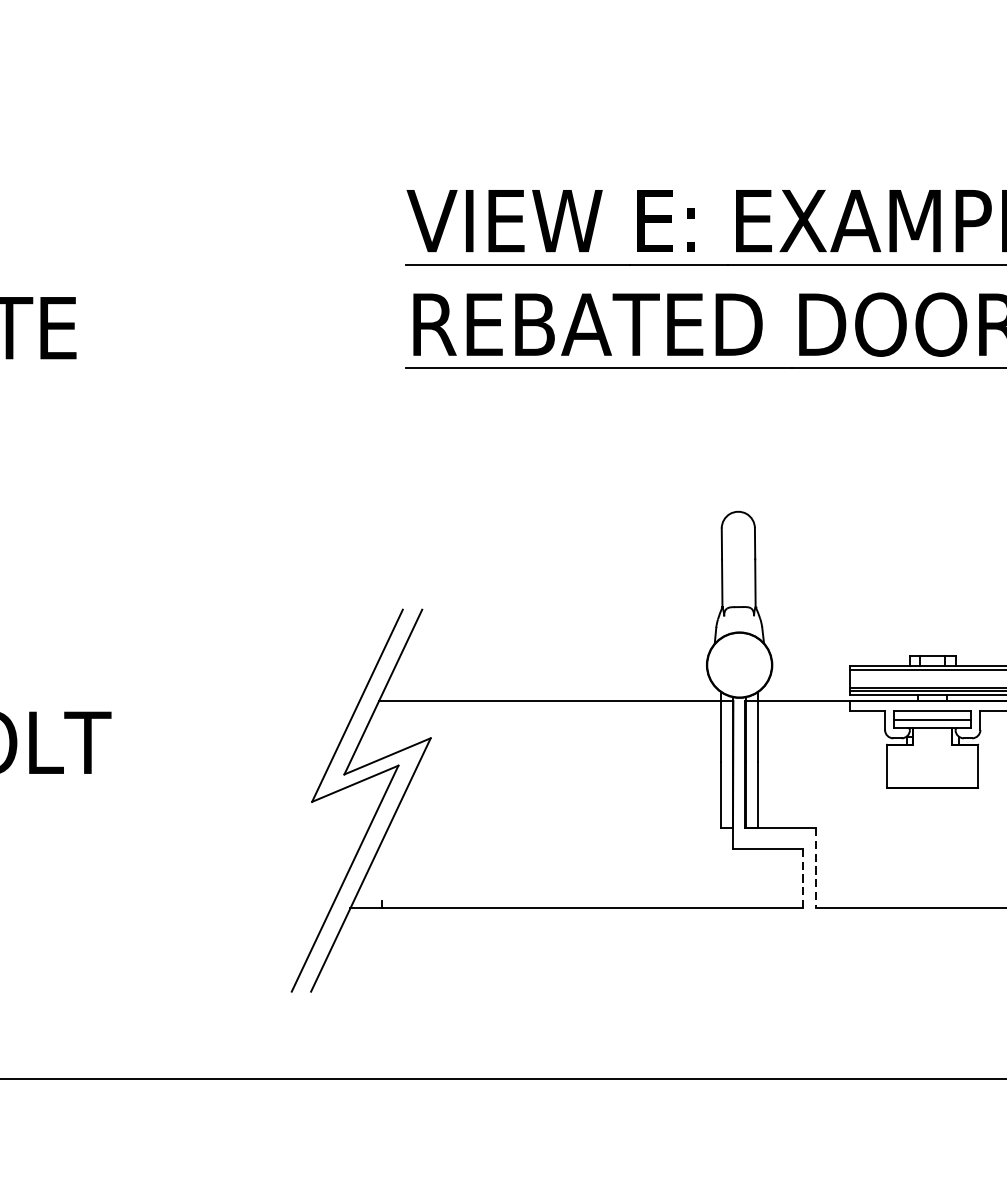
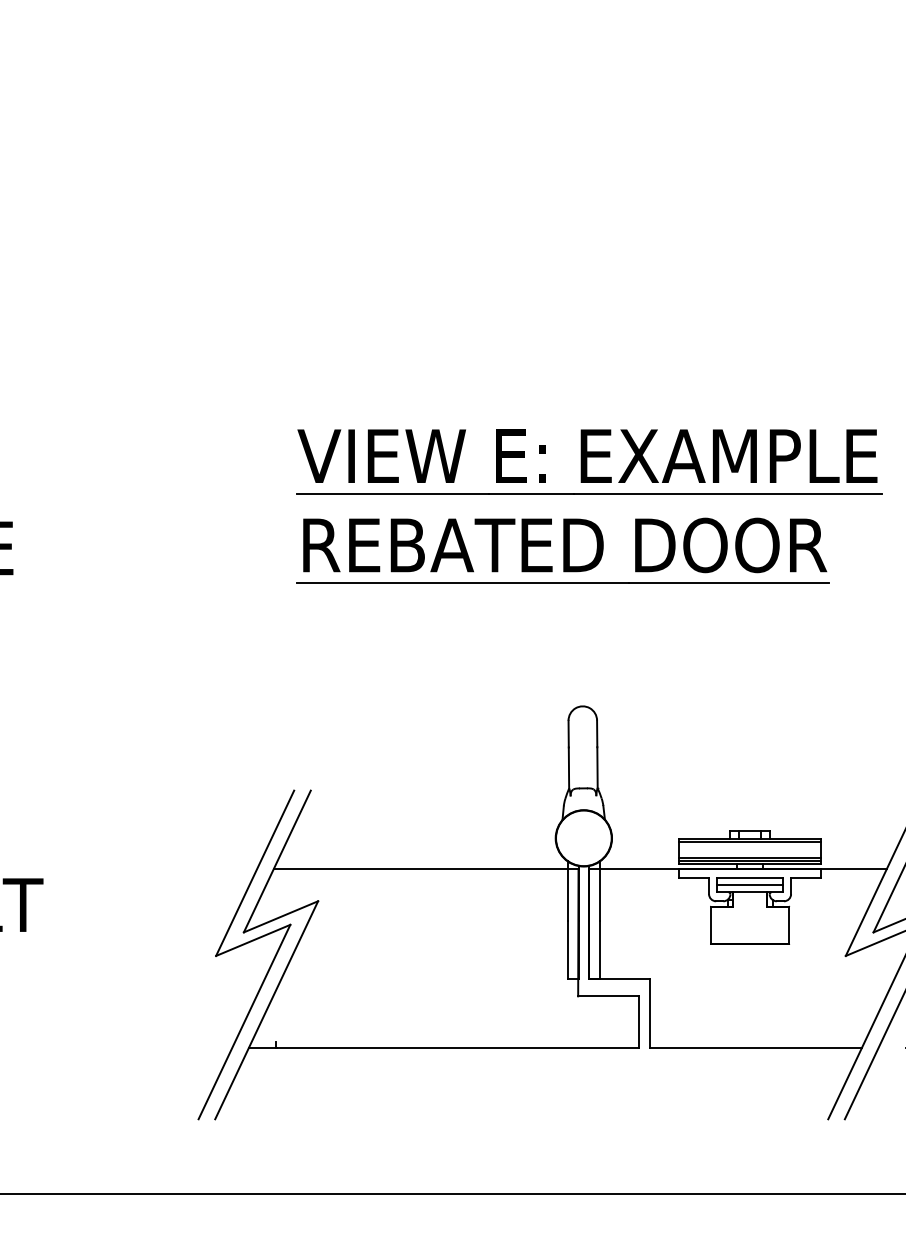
line: (815, 868) -> (649, 1013), dashed -> solid
line: (803, 878) -> (638, 1021), dashed -> solid

